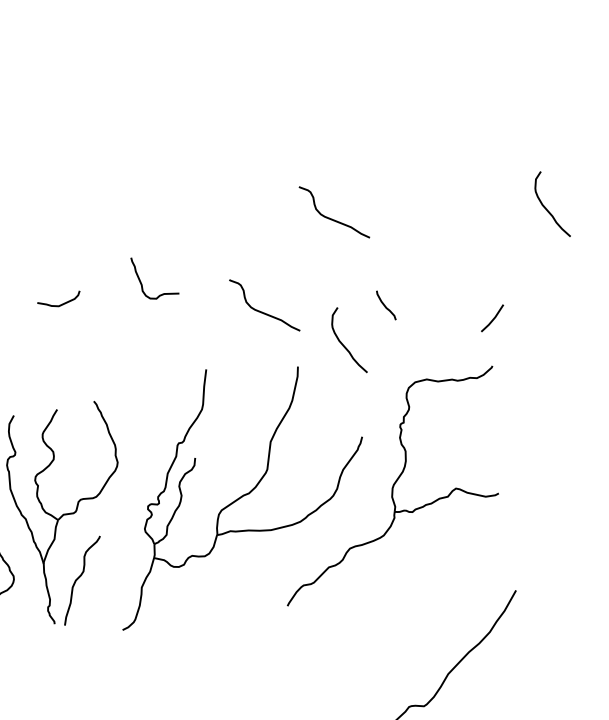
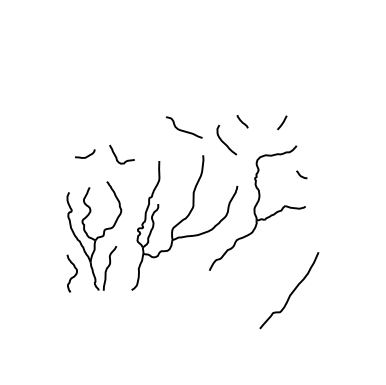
curve: (545, 206) -> (314, 66), removed
curve: (330, 216) -> (211, 81), removed
curve: (144, 285) -> (117, 157), moved
curve: (63, 301) -> (87, 155), moved
line: (493, 317) -> (282, 122), moved
curve: (494, 426) -> (300, 174), added

